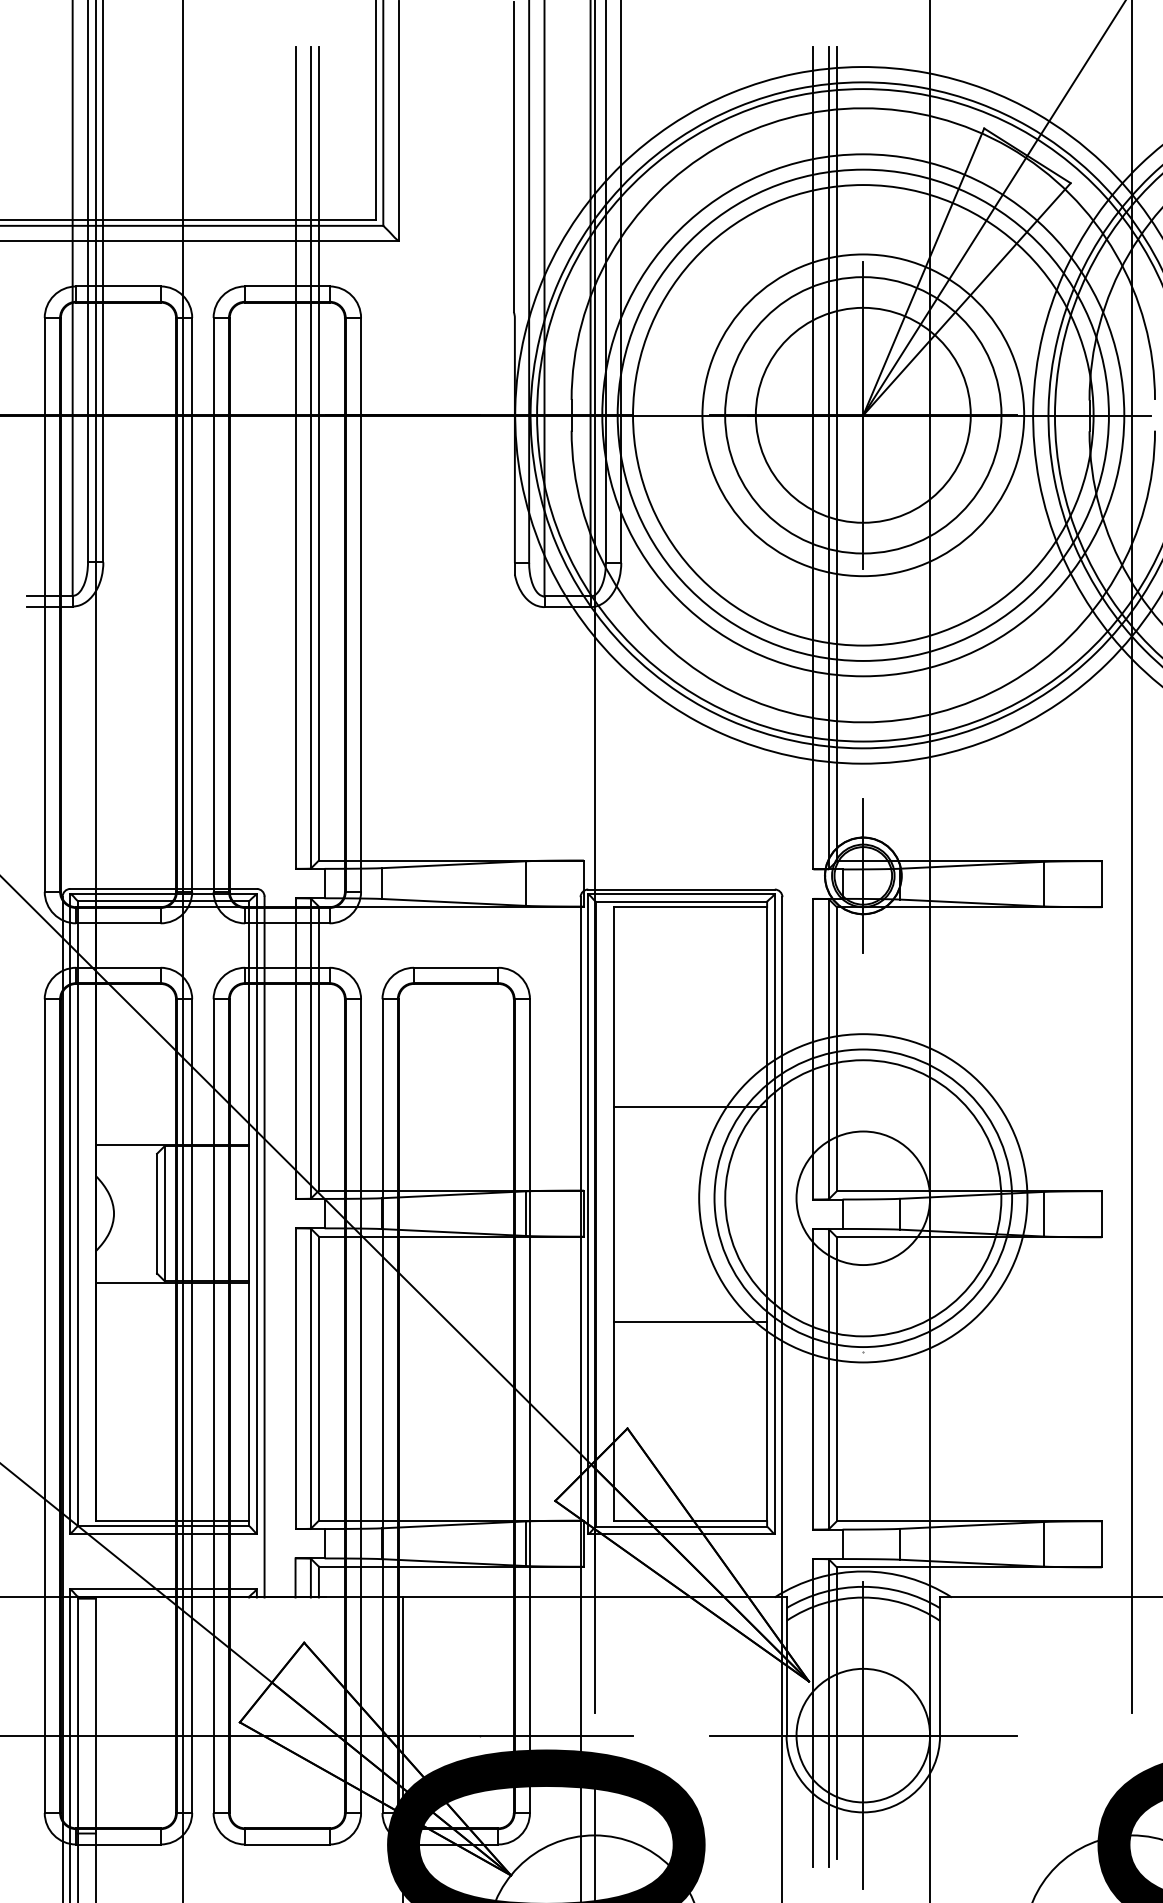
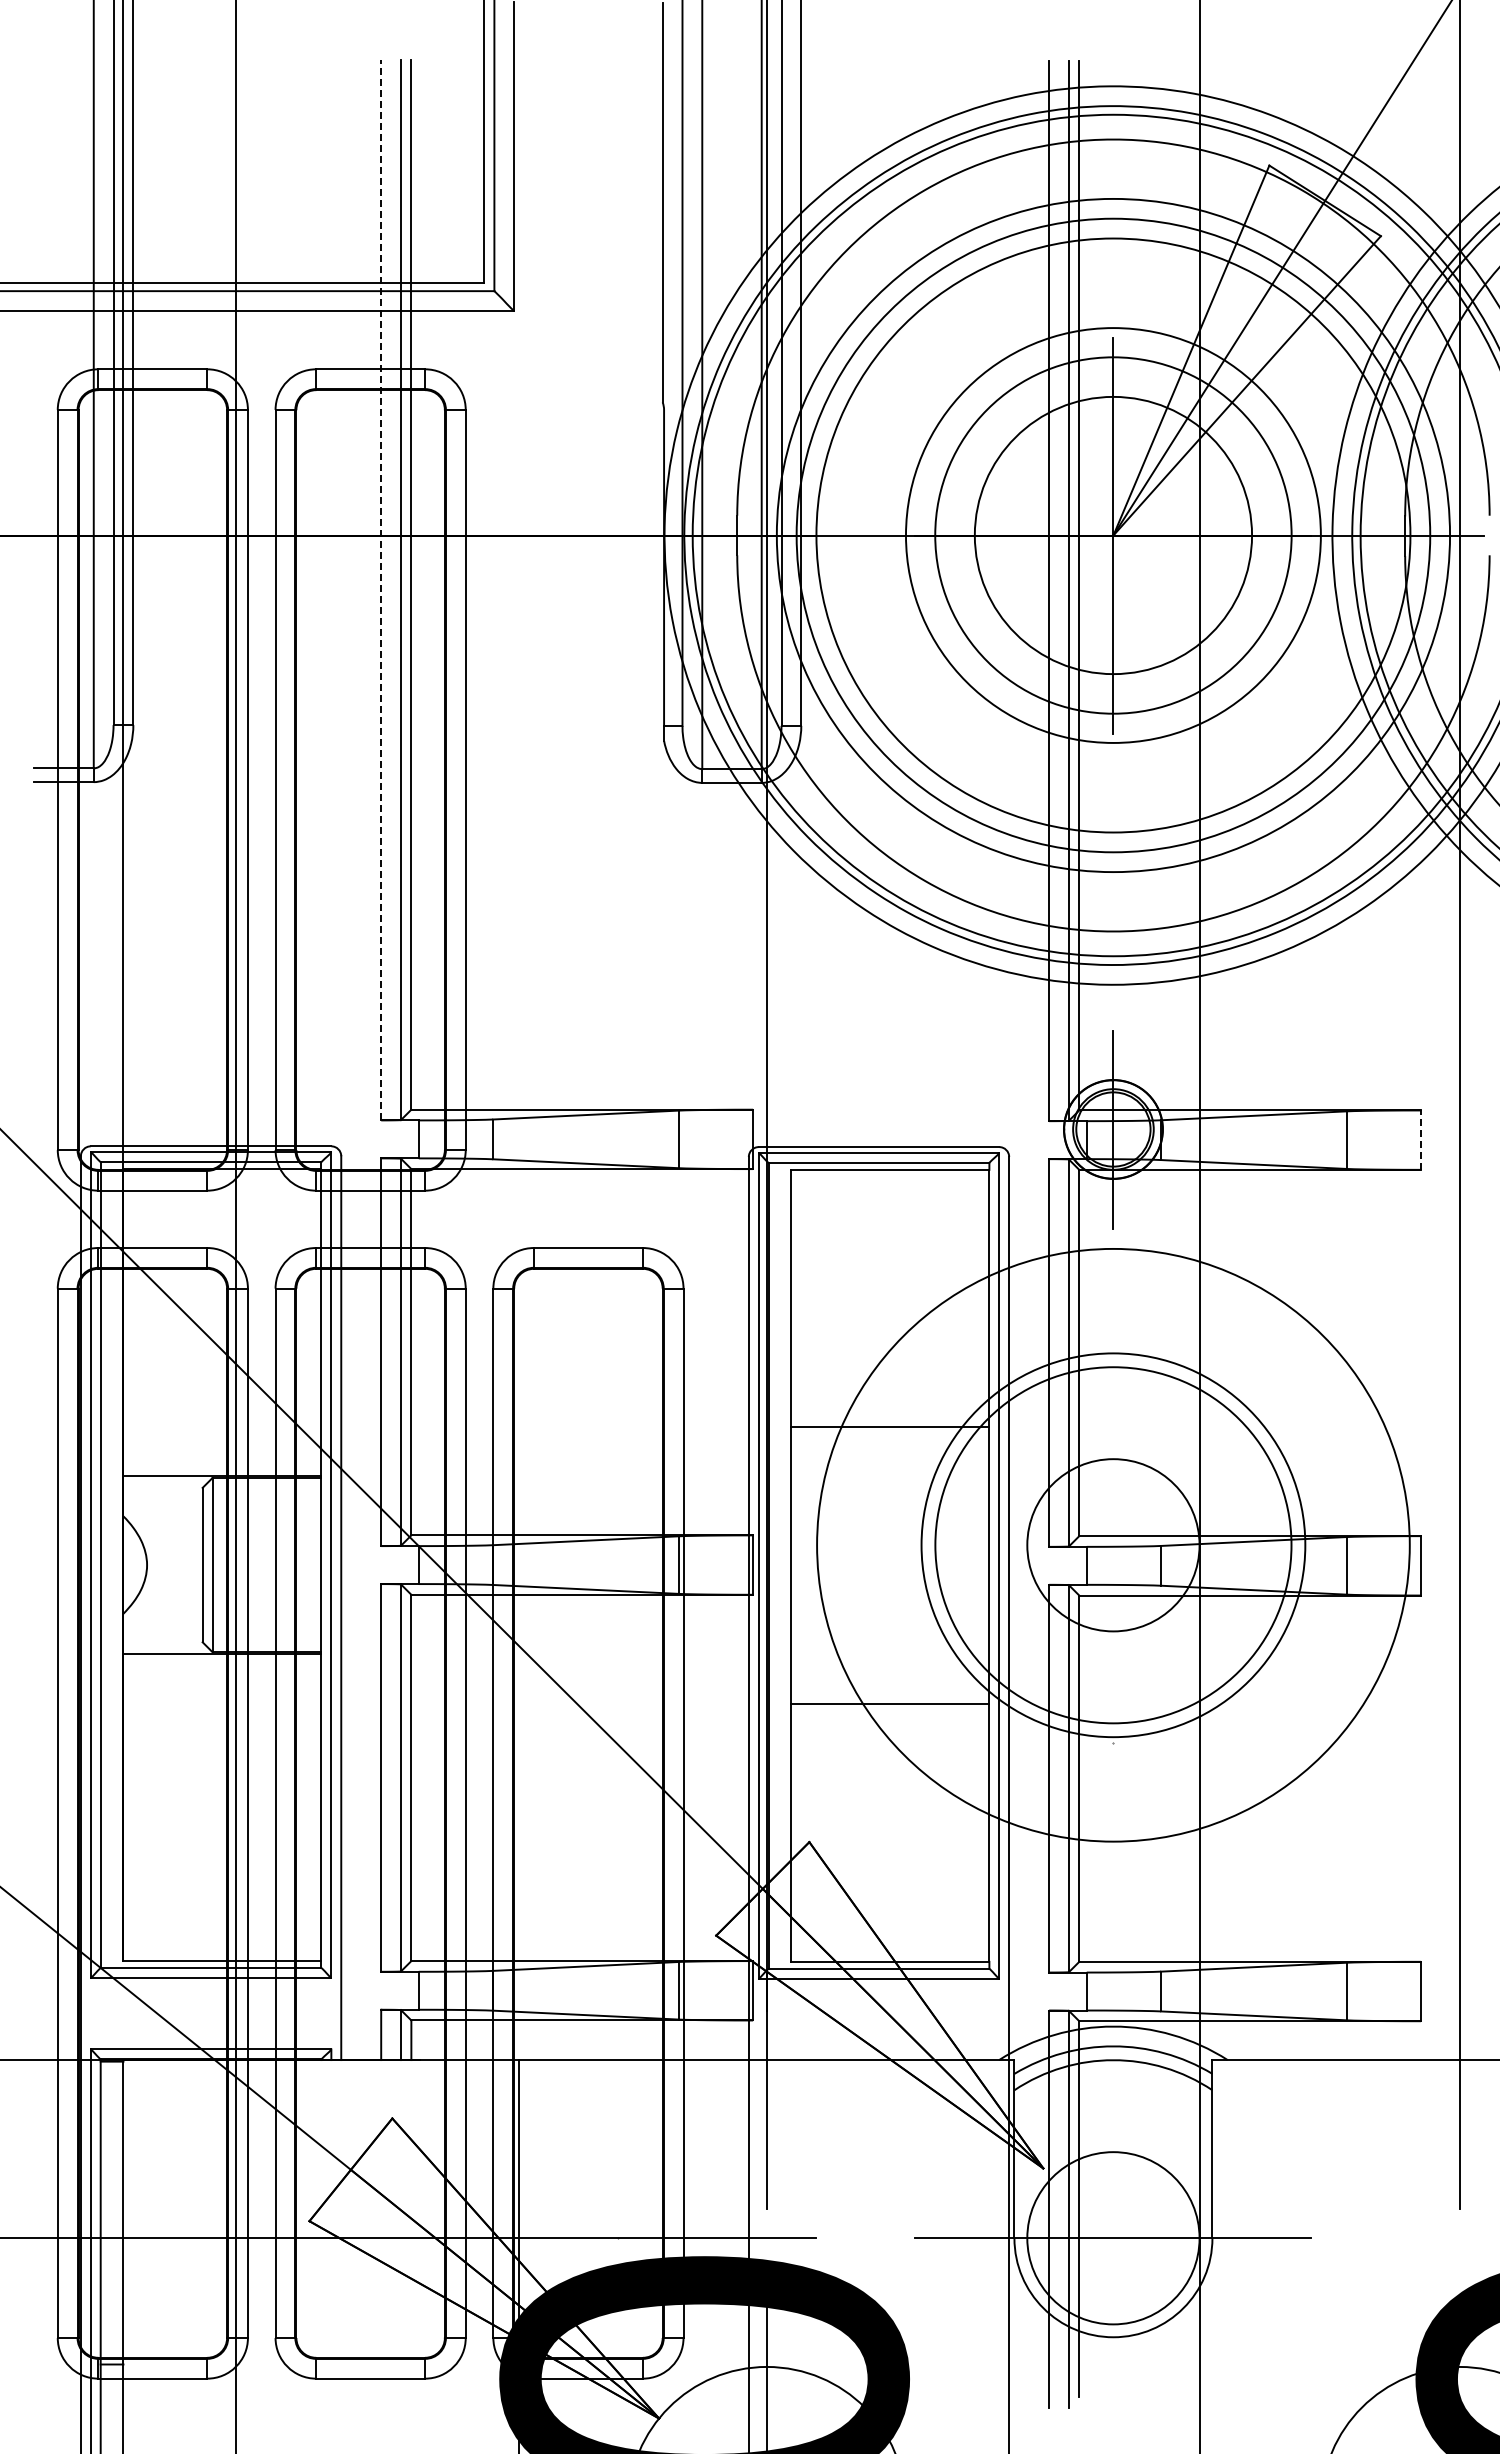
line: (295, 457) -> (381, 589), solid -> dashed
line: (1102, 884) -> (1421, 1140), solid -> dashed
circle: (863, 1197) -> (1113, 1544), size x1.4
line: (863, 1735) -> (1113, 2238), removed

